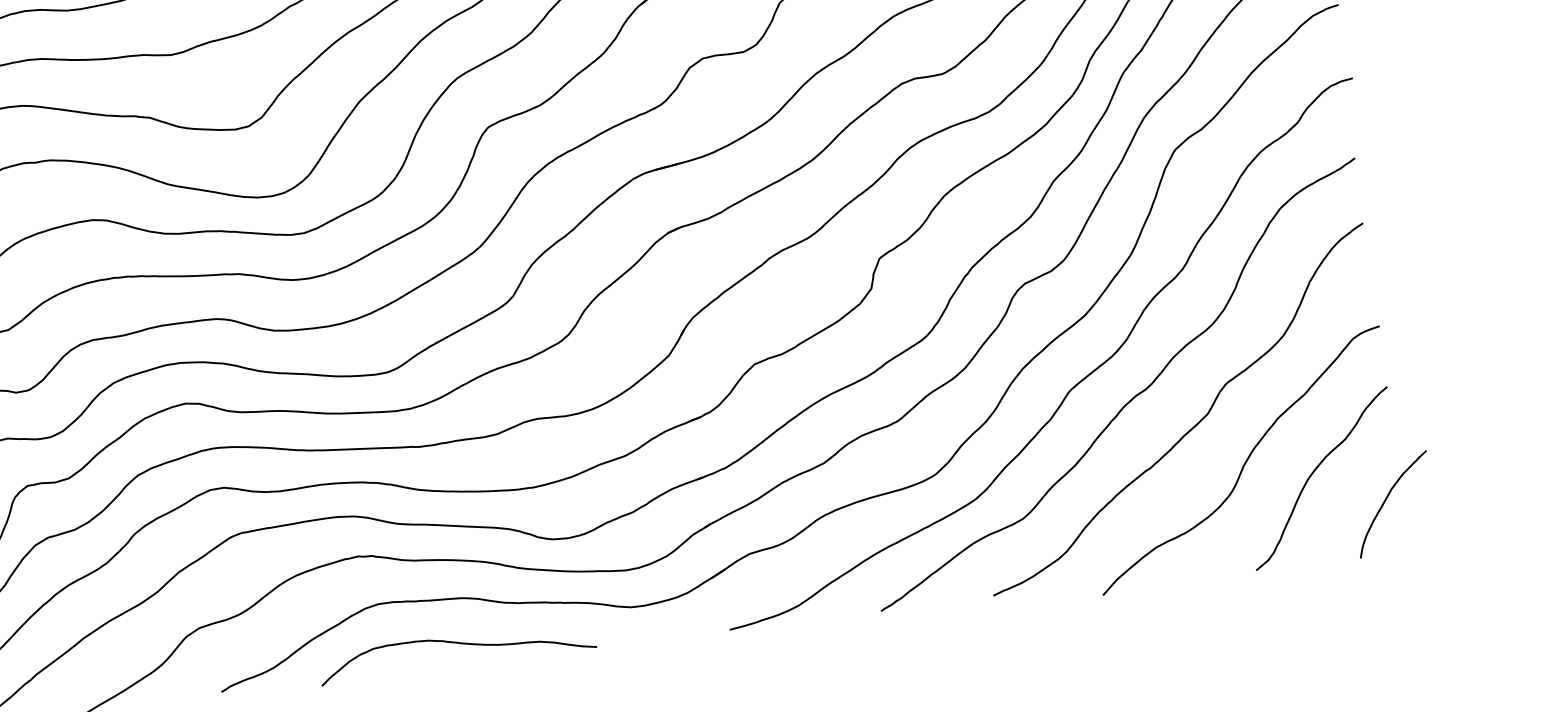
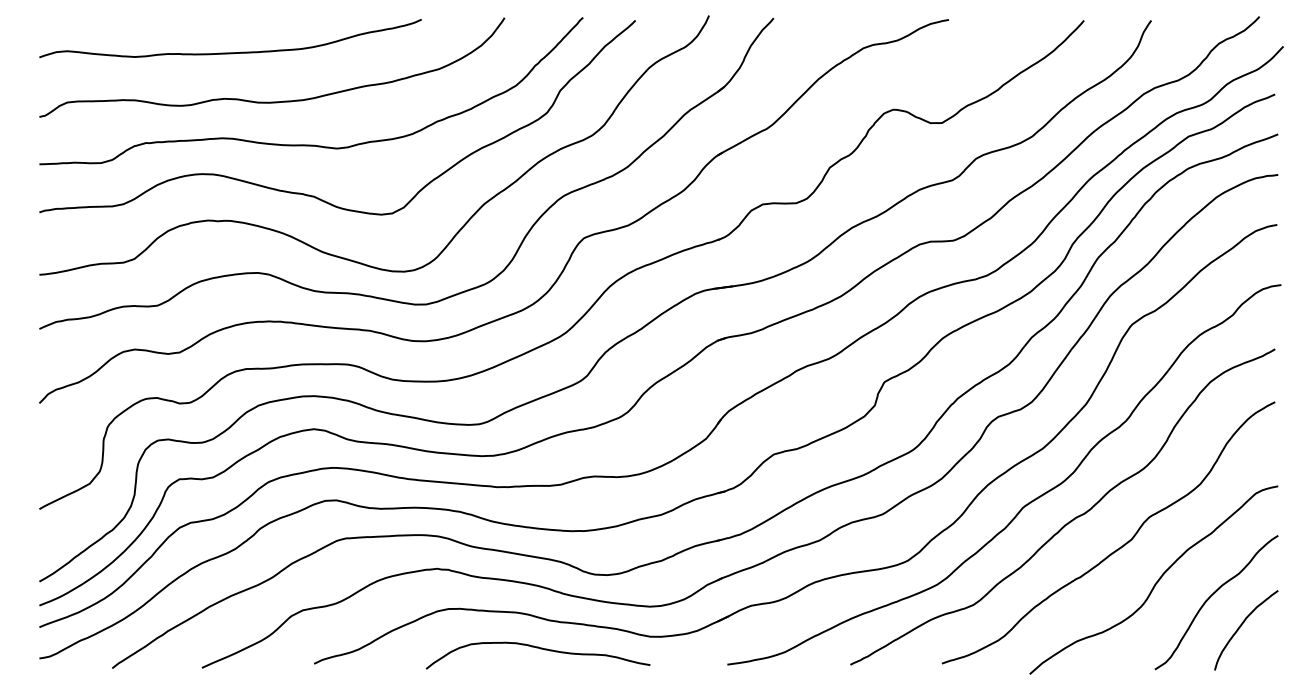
curve: (1387, 499) -> (1242, 625), moved
curve: (459, 644) -> (540, 649), moved

